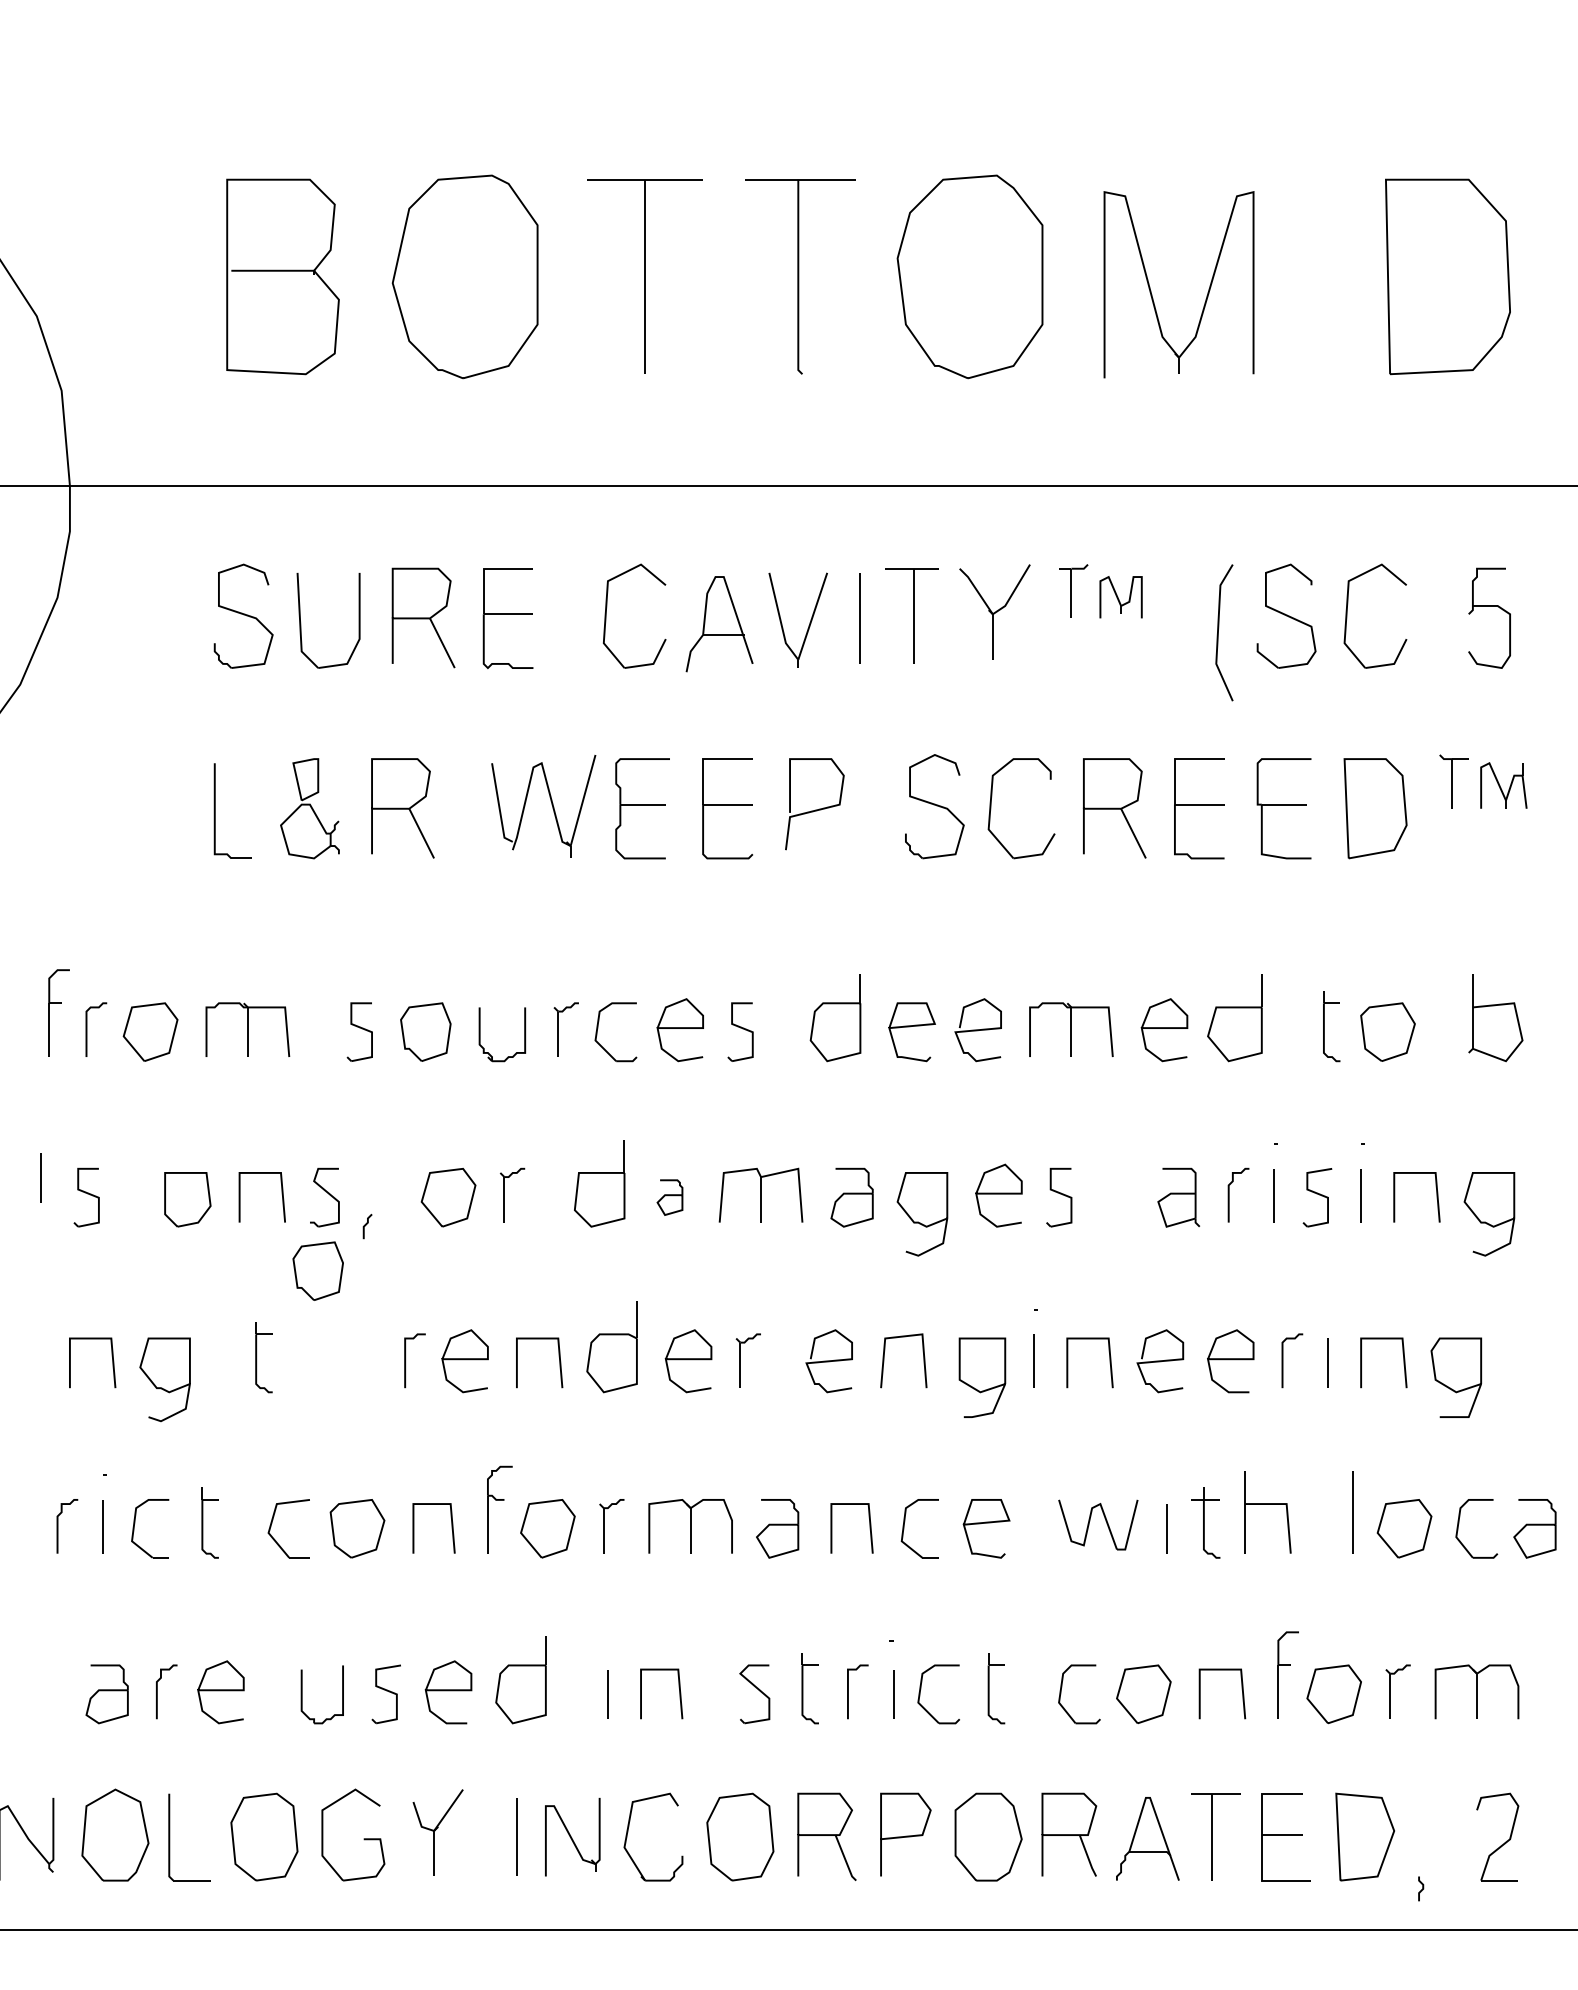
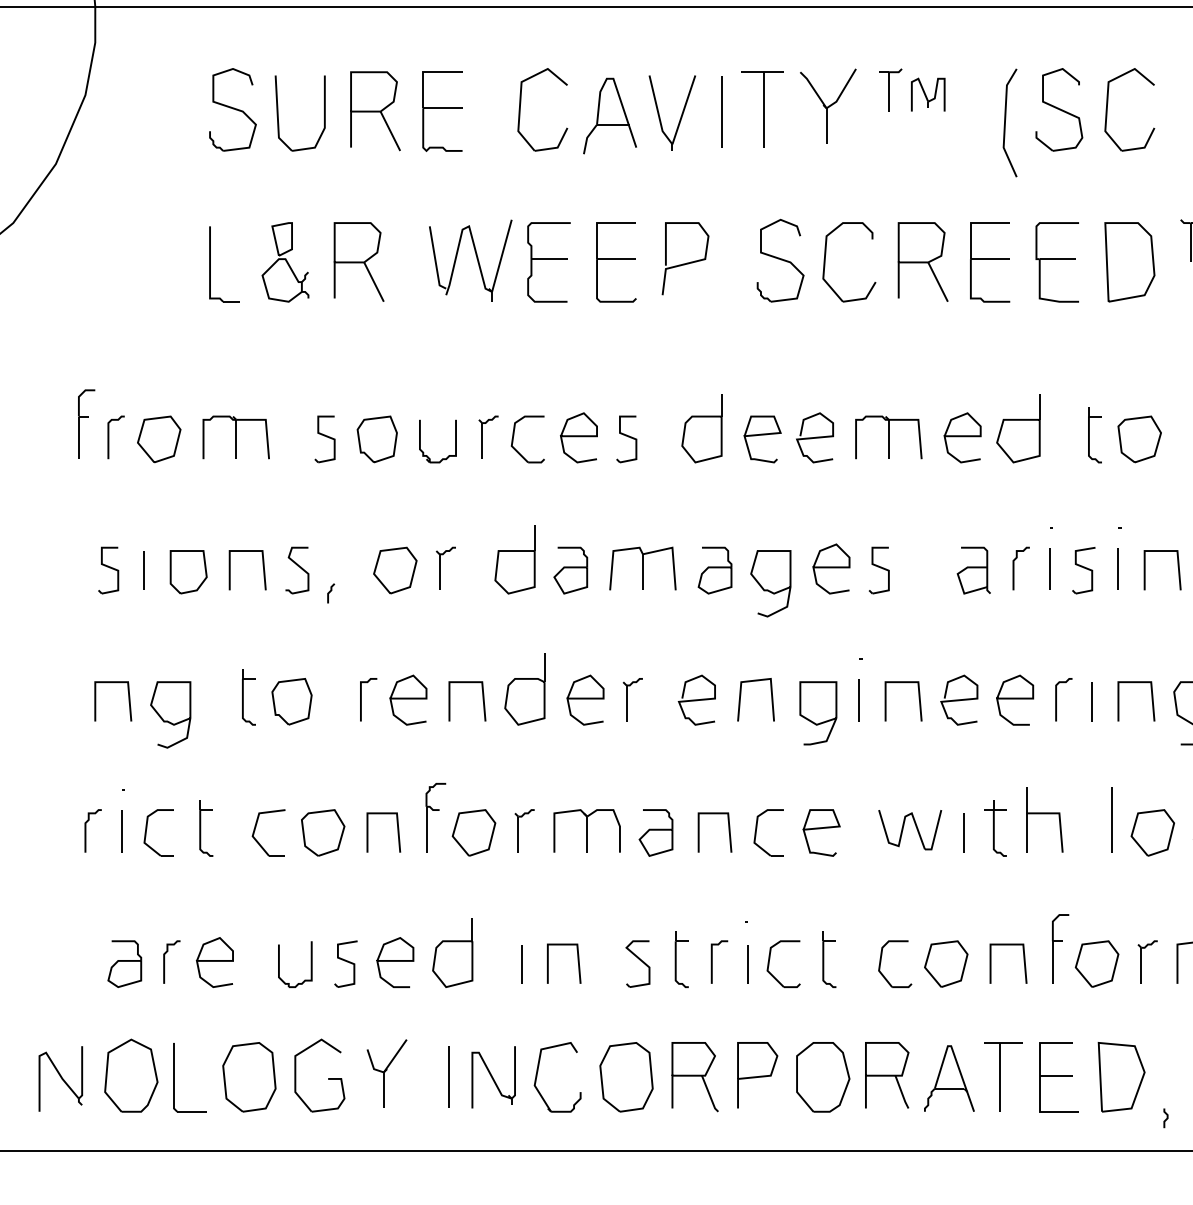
line: (40, 1177) -> (144, 570), moved
part: (669, 1197) -> (570, 570), size x1.67
part: (317, 1270) -> (291, 701), moved

